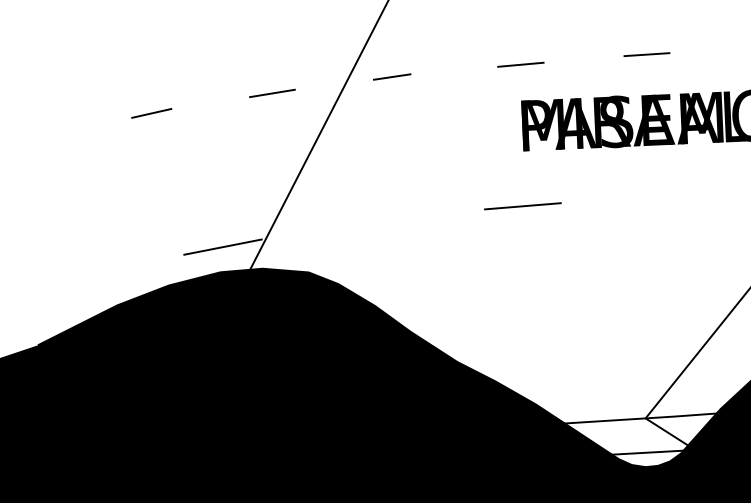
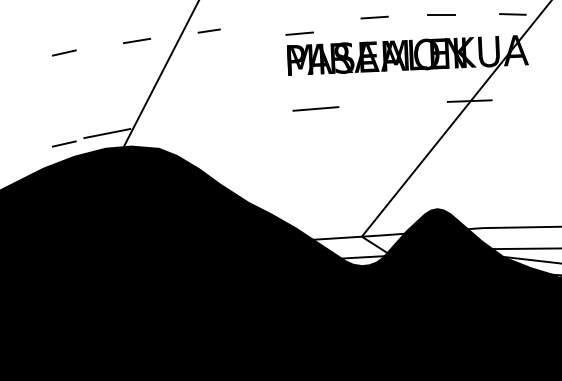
line: (646, 54) -> (374, 17), moved
line: (520, 64) -> (299, 33), moved
line: (522, 205) -> (315, 108), moved
line: (151, 263) -> (64, 143), added

